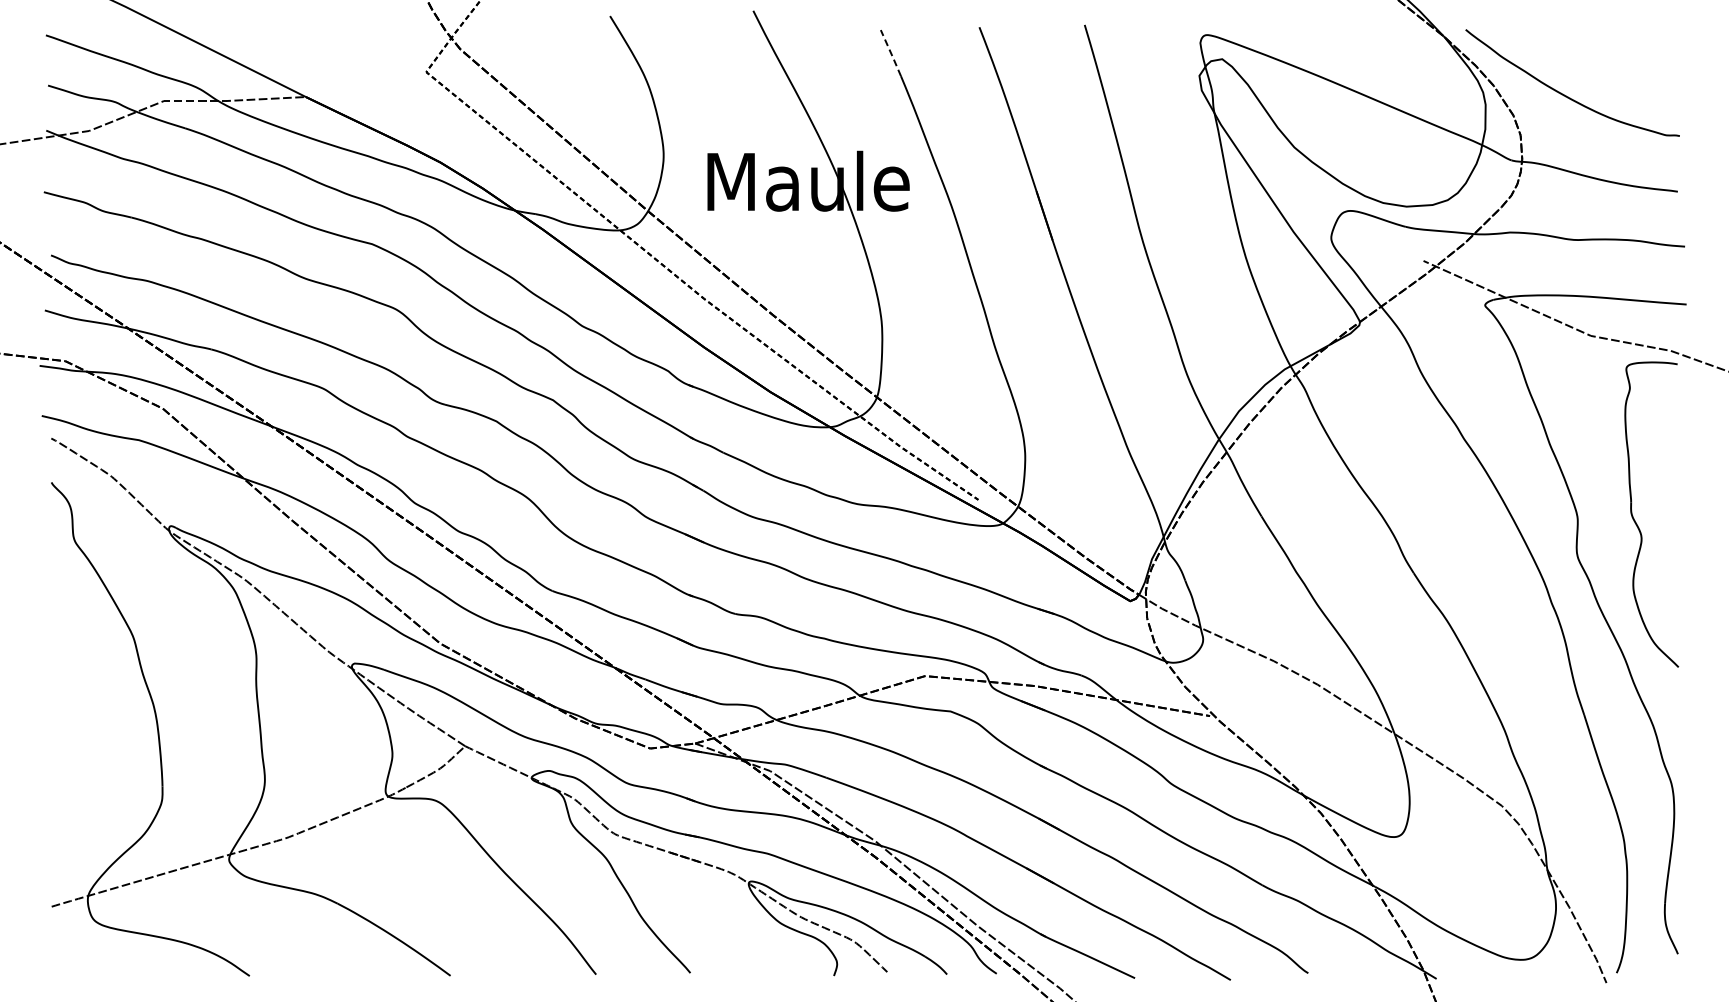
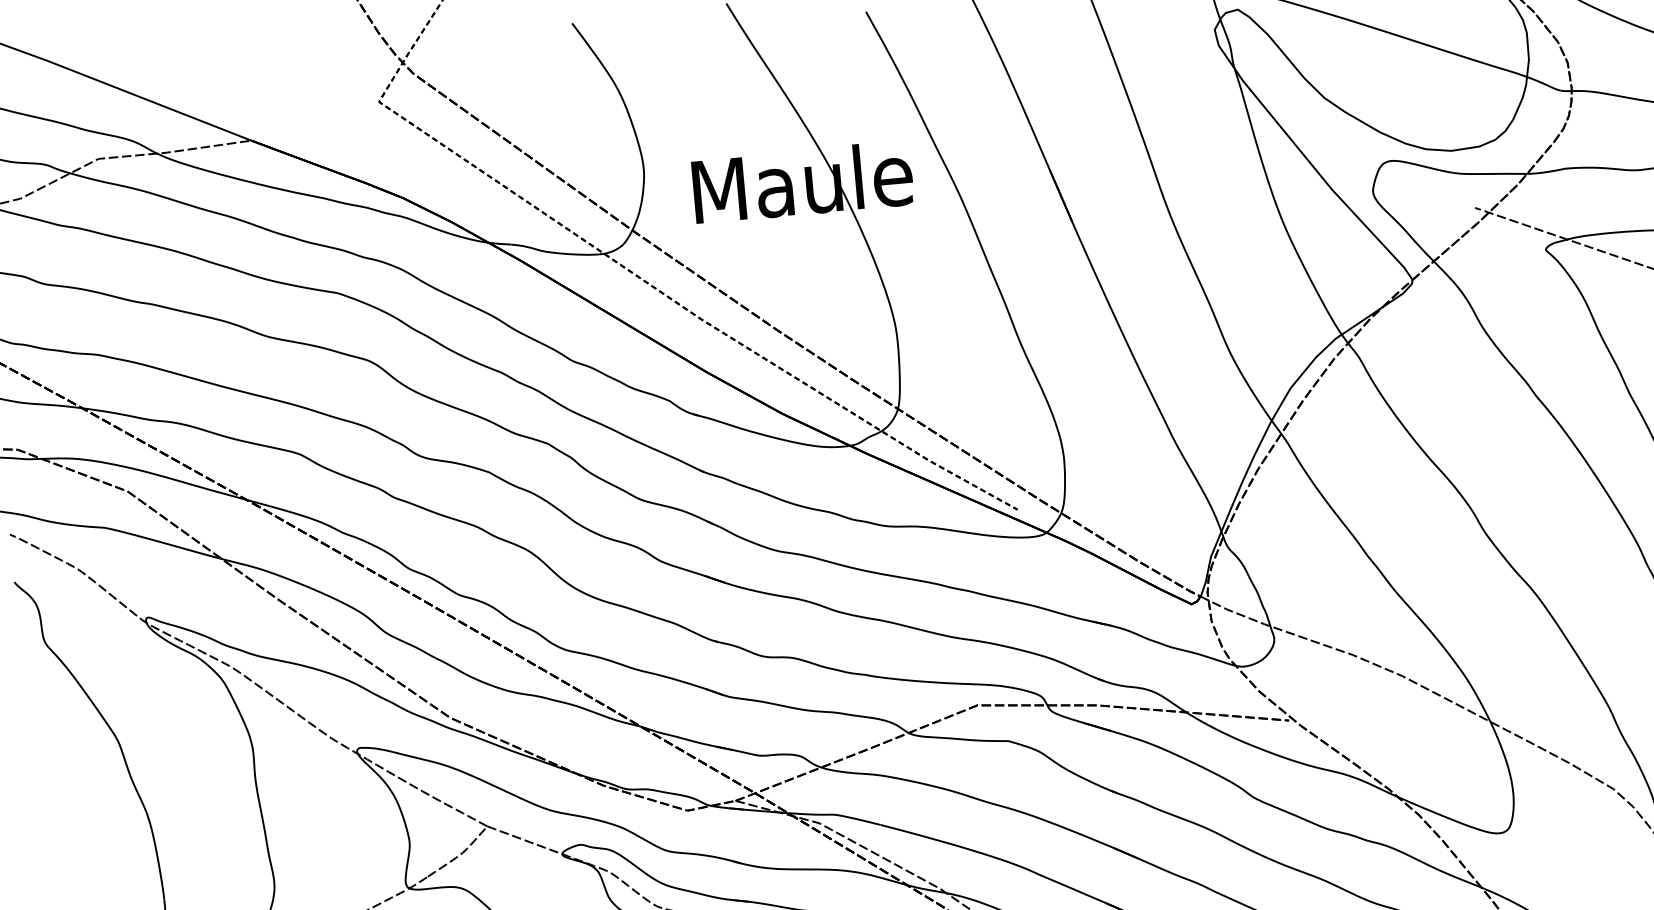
line: (891, 53) -> (879, 36), dashed -> solid

